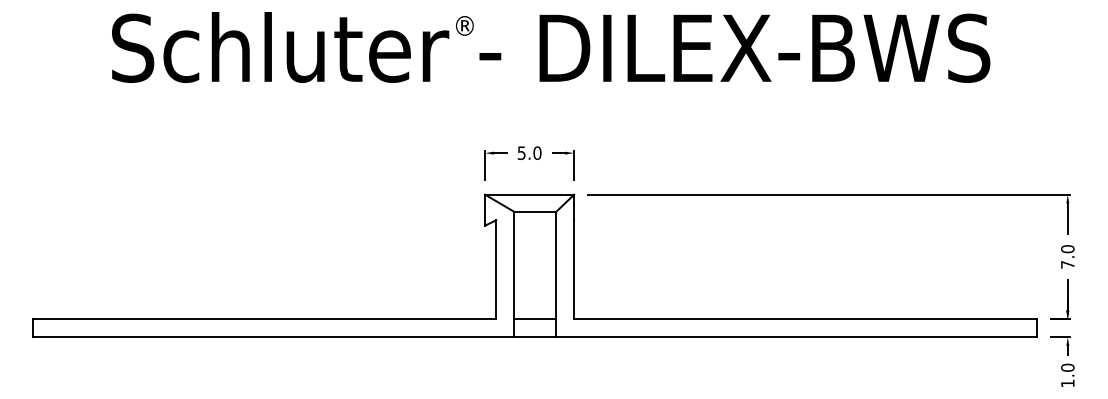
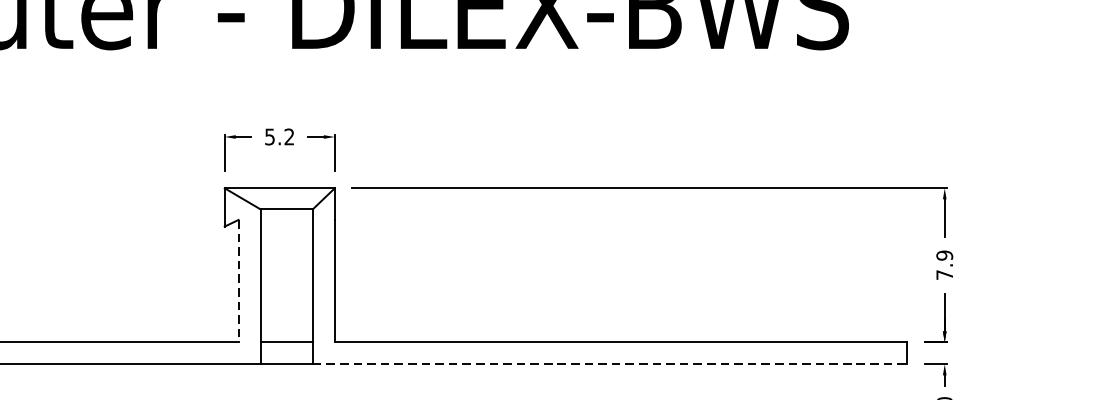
text: (537, 152) -> (289, 136), 5.0 -> 5.2
text: (1067, 249) -> (944, 256), 7.0 -> 7.9
line: (496, 269) -> (238, 280), solid -> dashed
line: (797, 337) -> (610, 364), solid -> dashed

